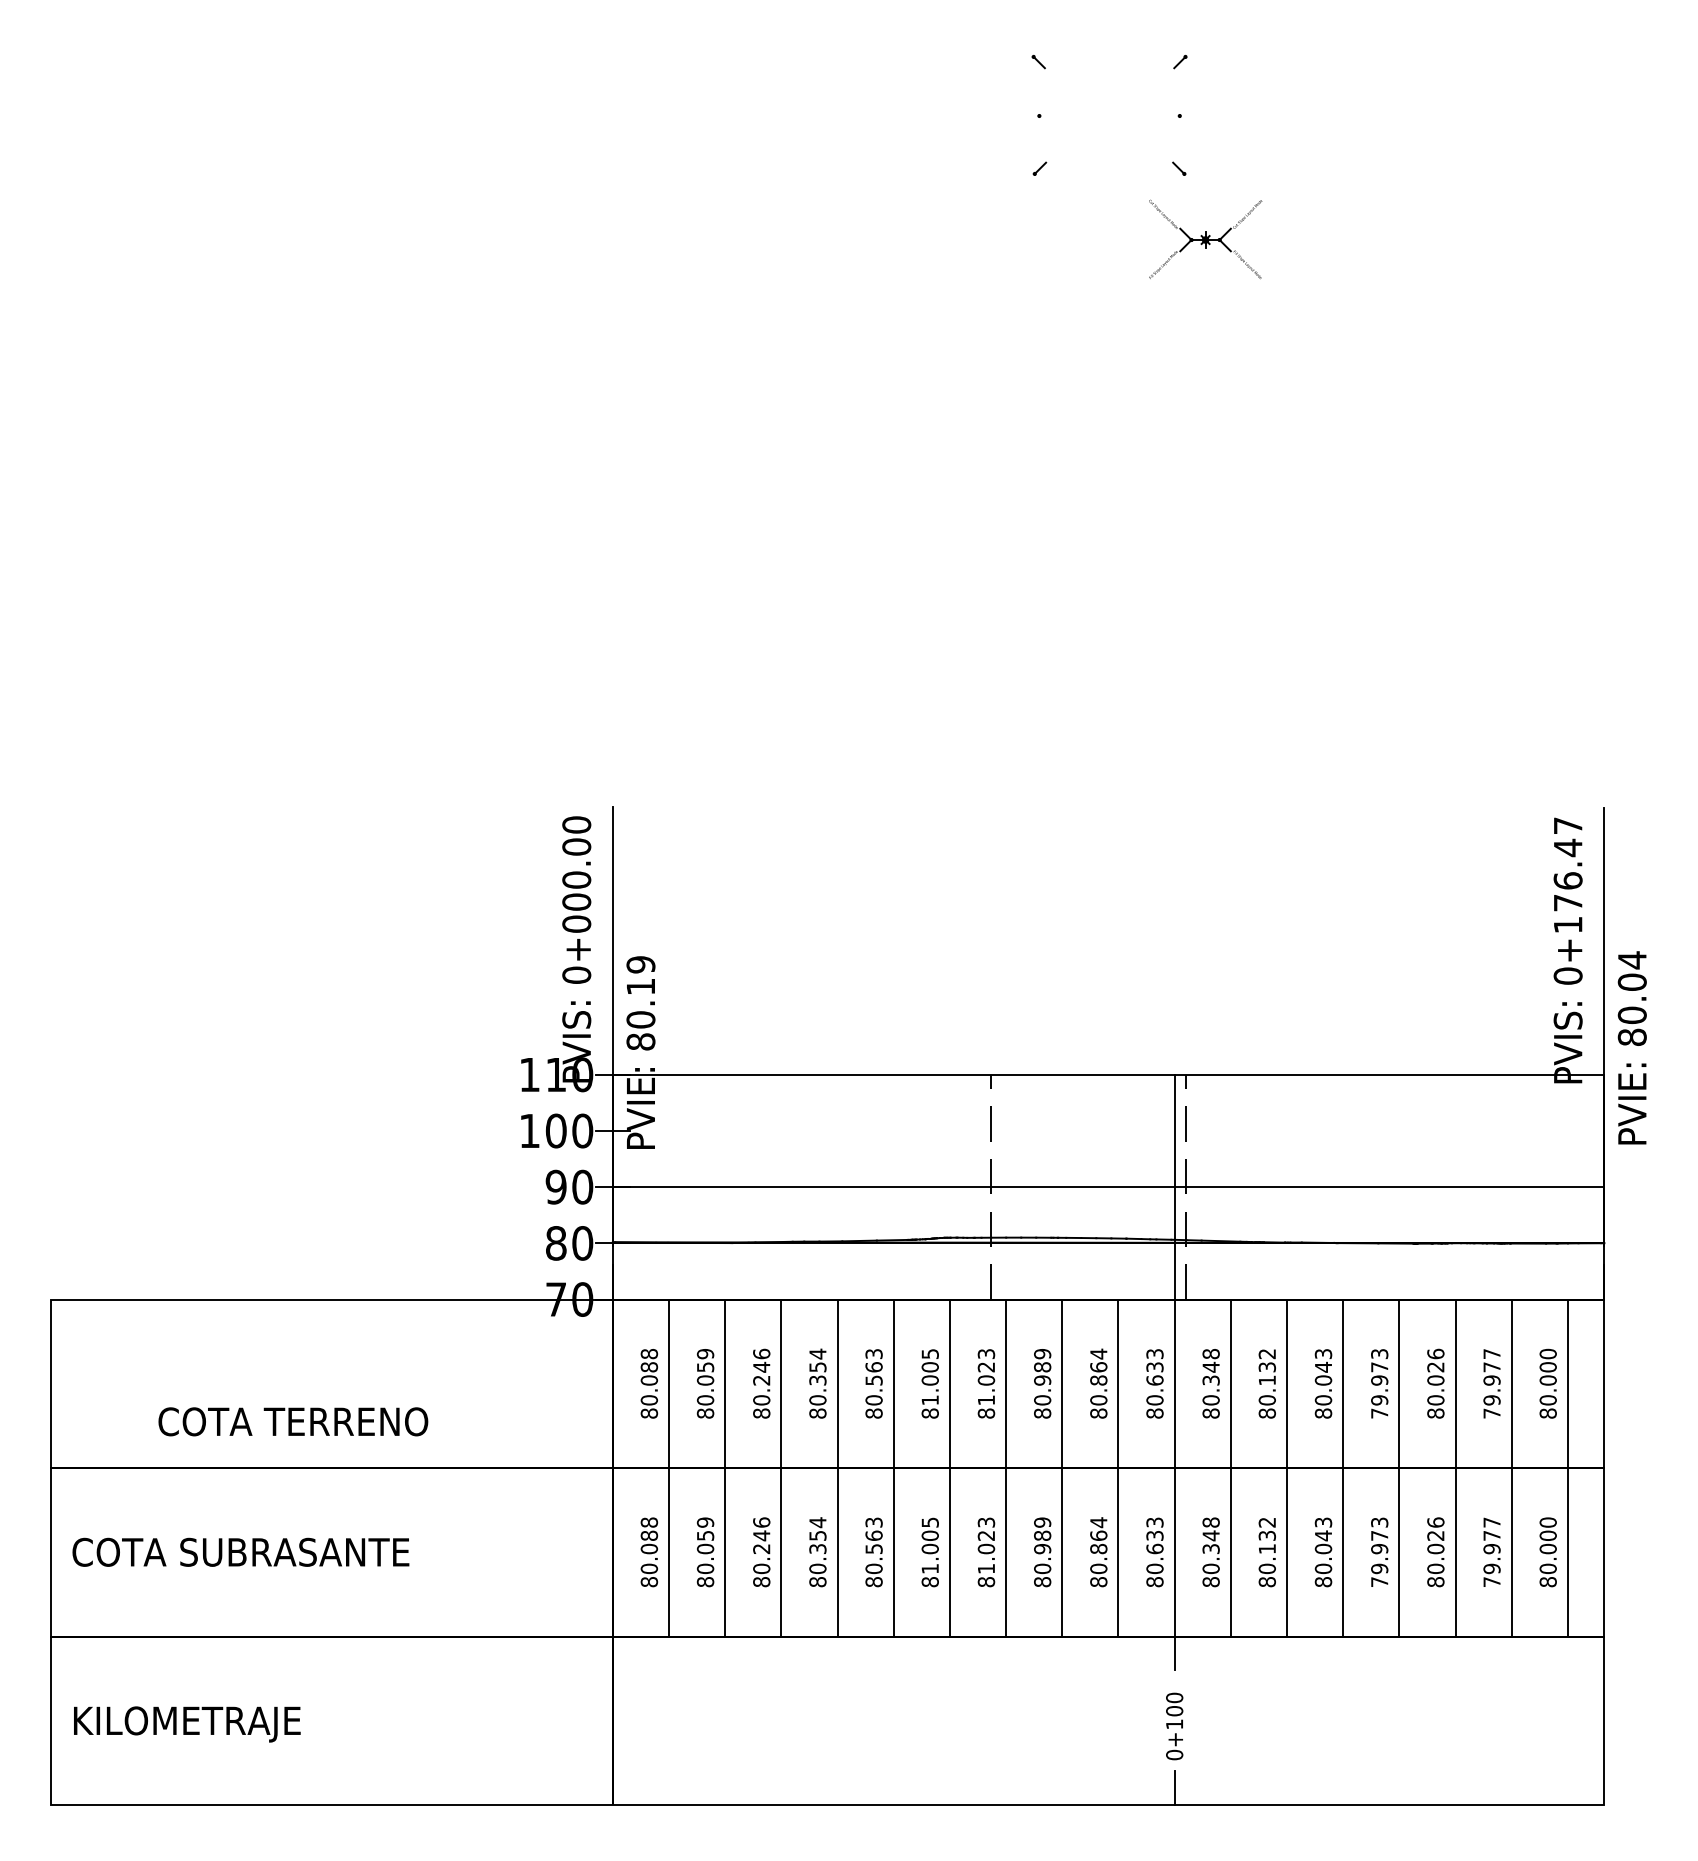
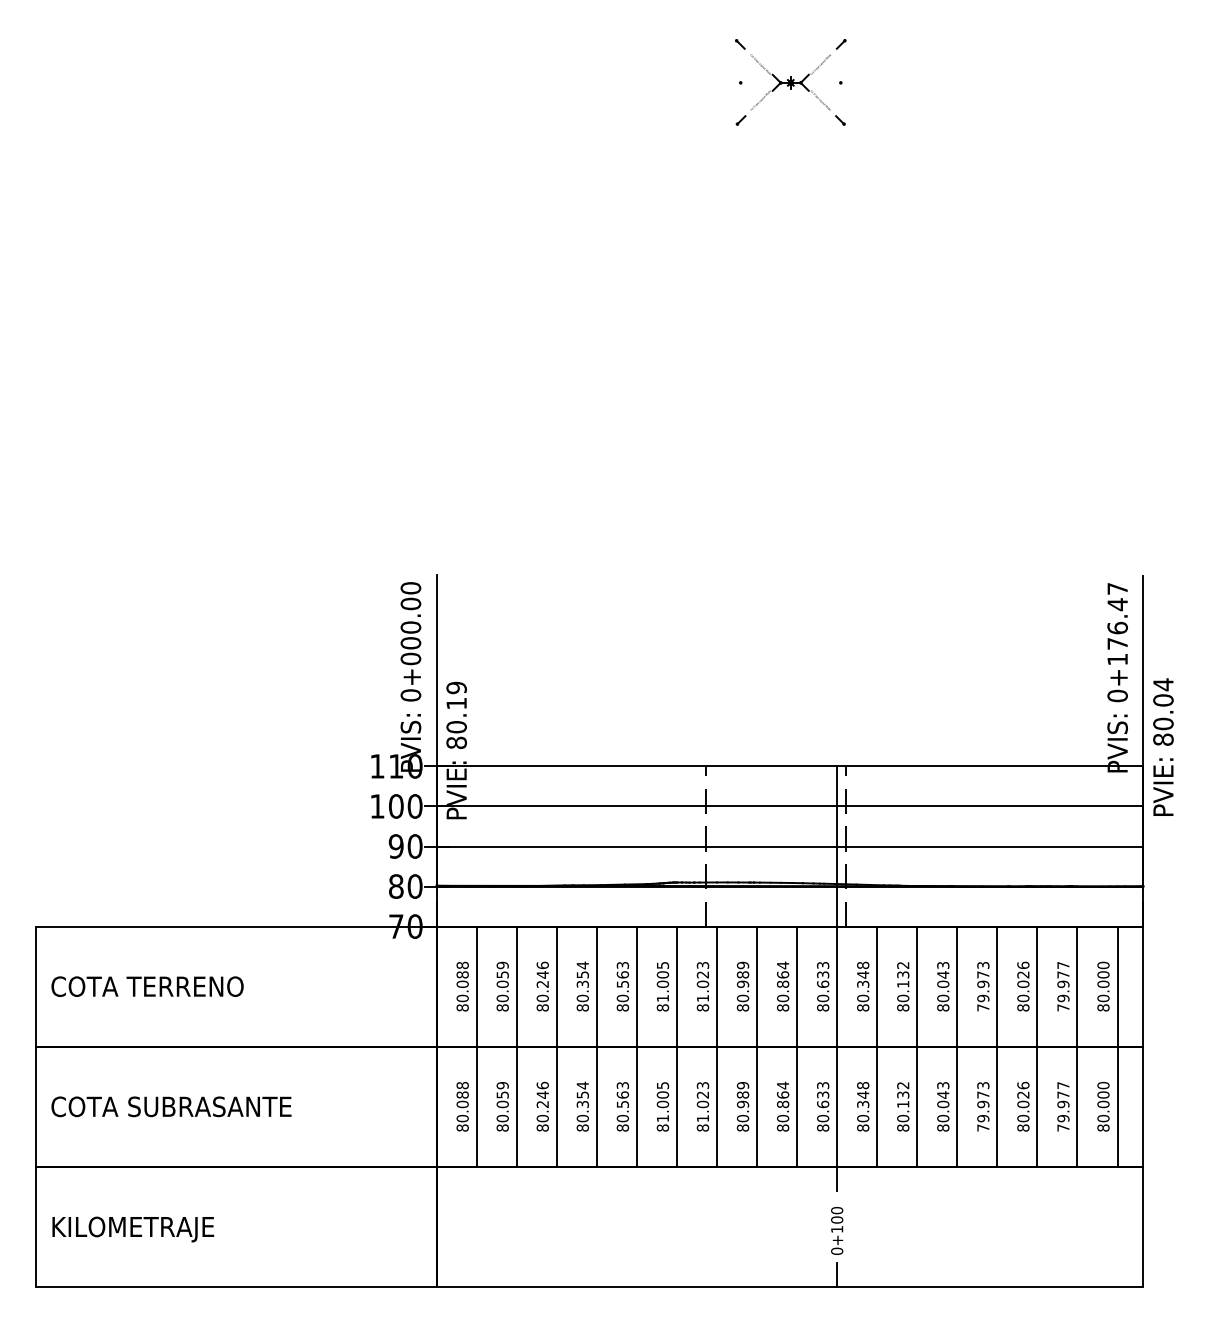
part: (1205, 239) -> (790, 82), moved
line: (1108, 1131) -> (789, 806), added
text: (293, 1421) -> (147, 986), moved

